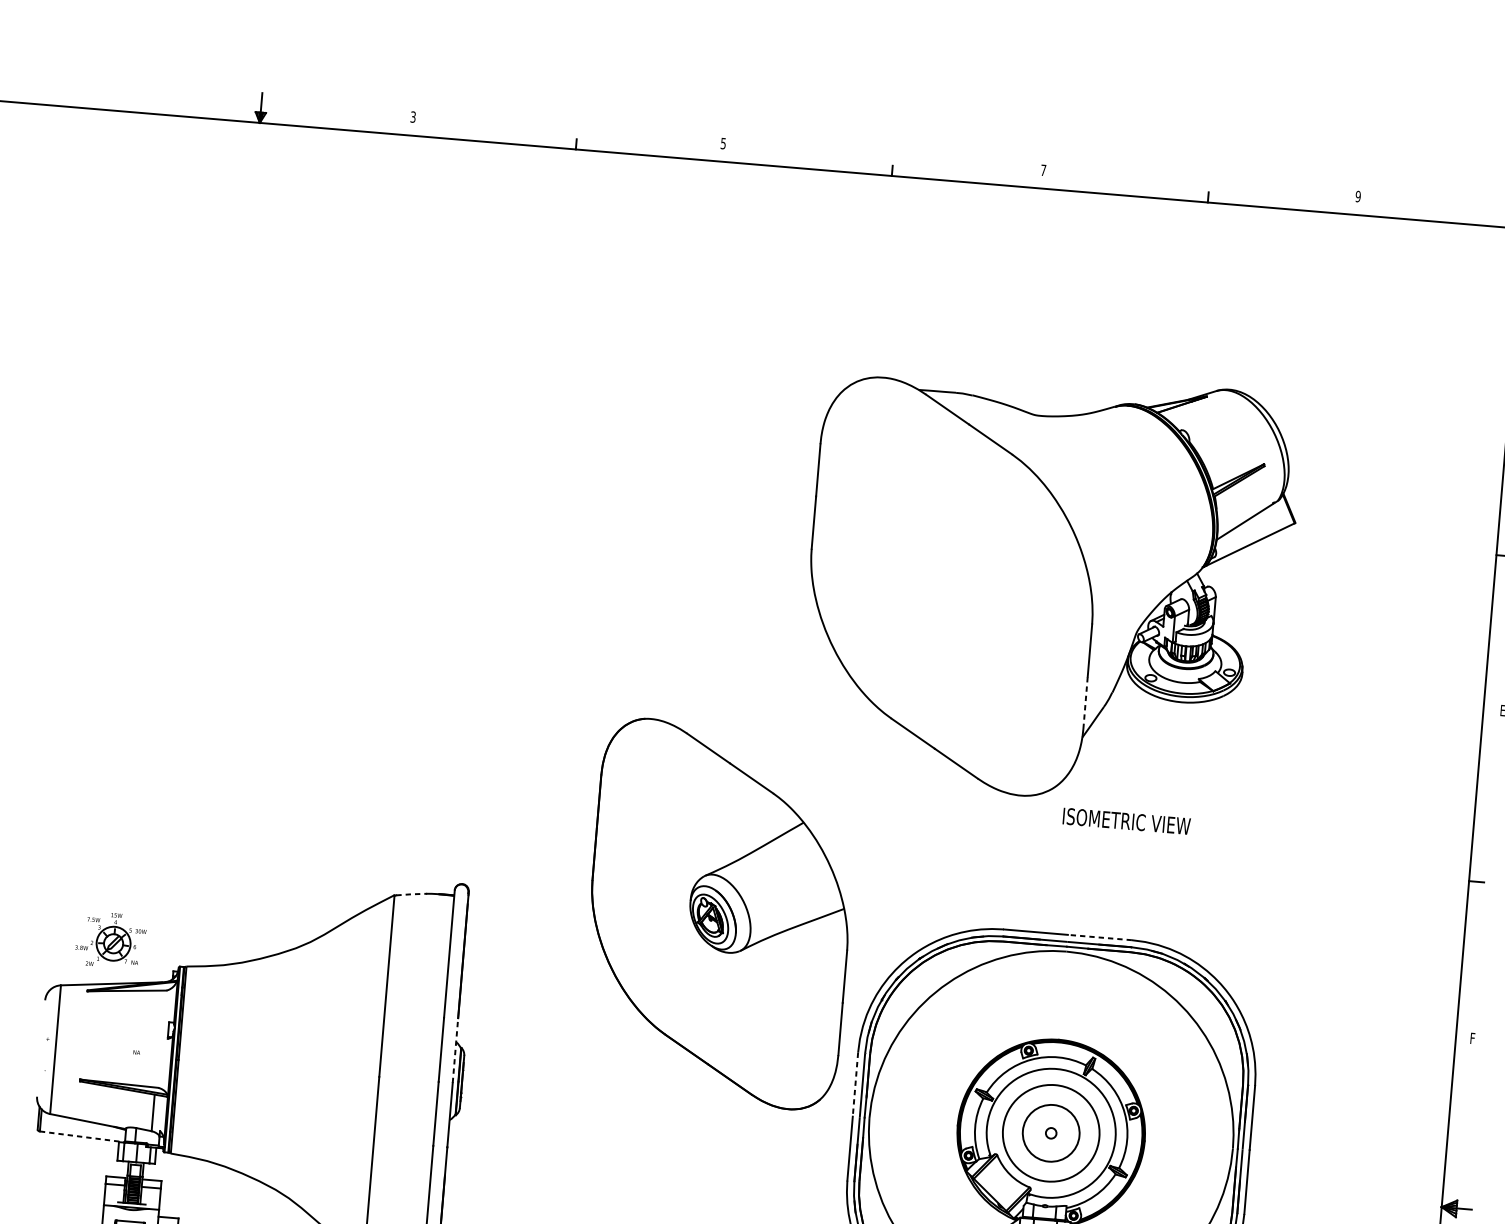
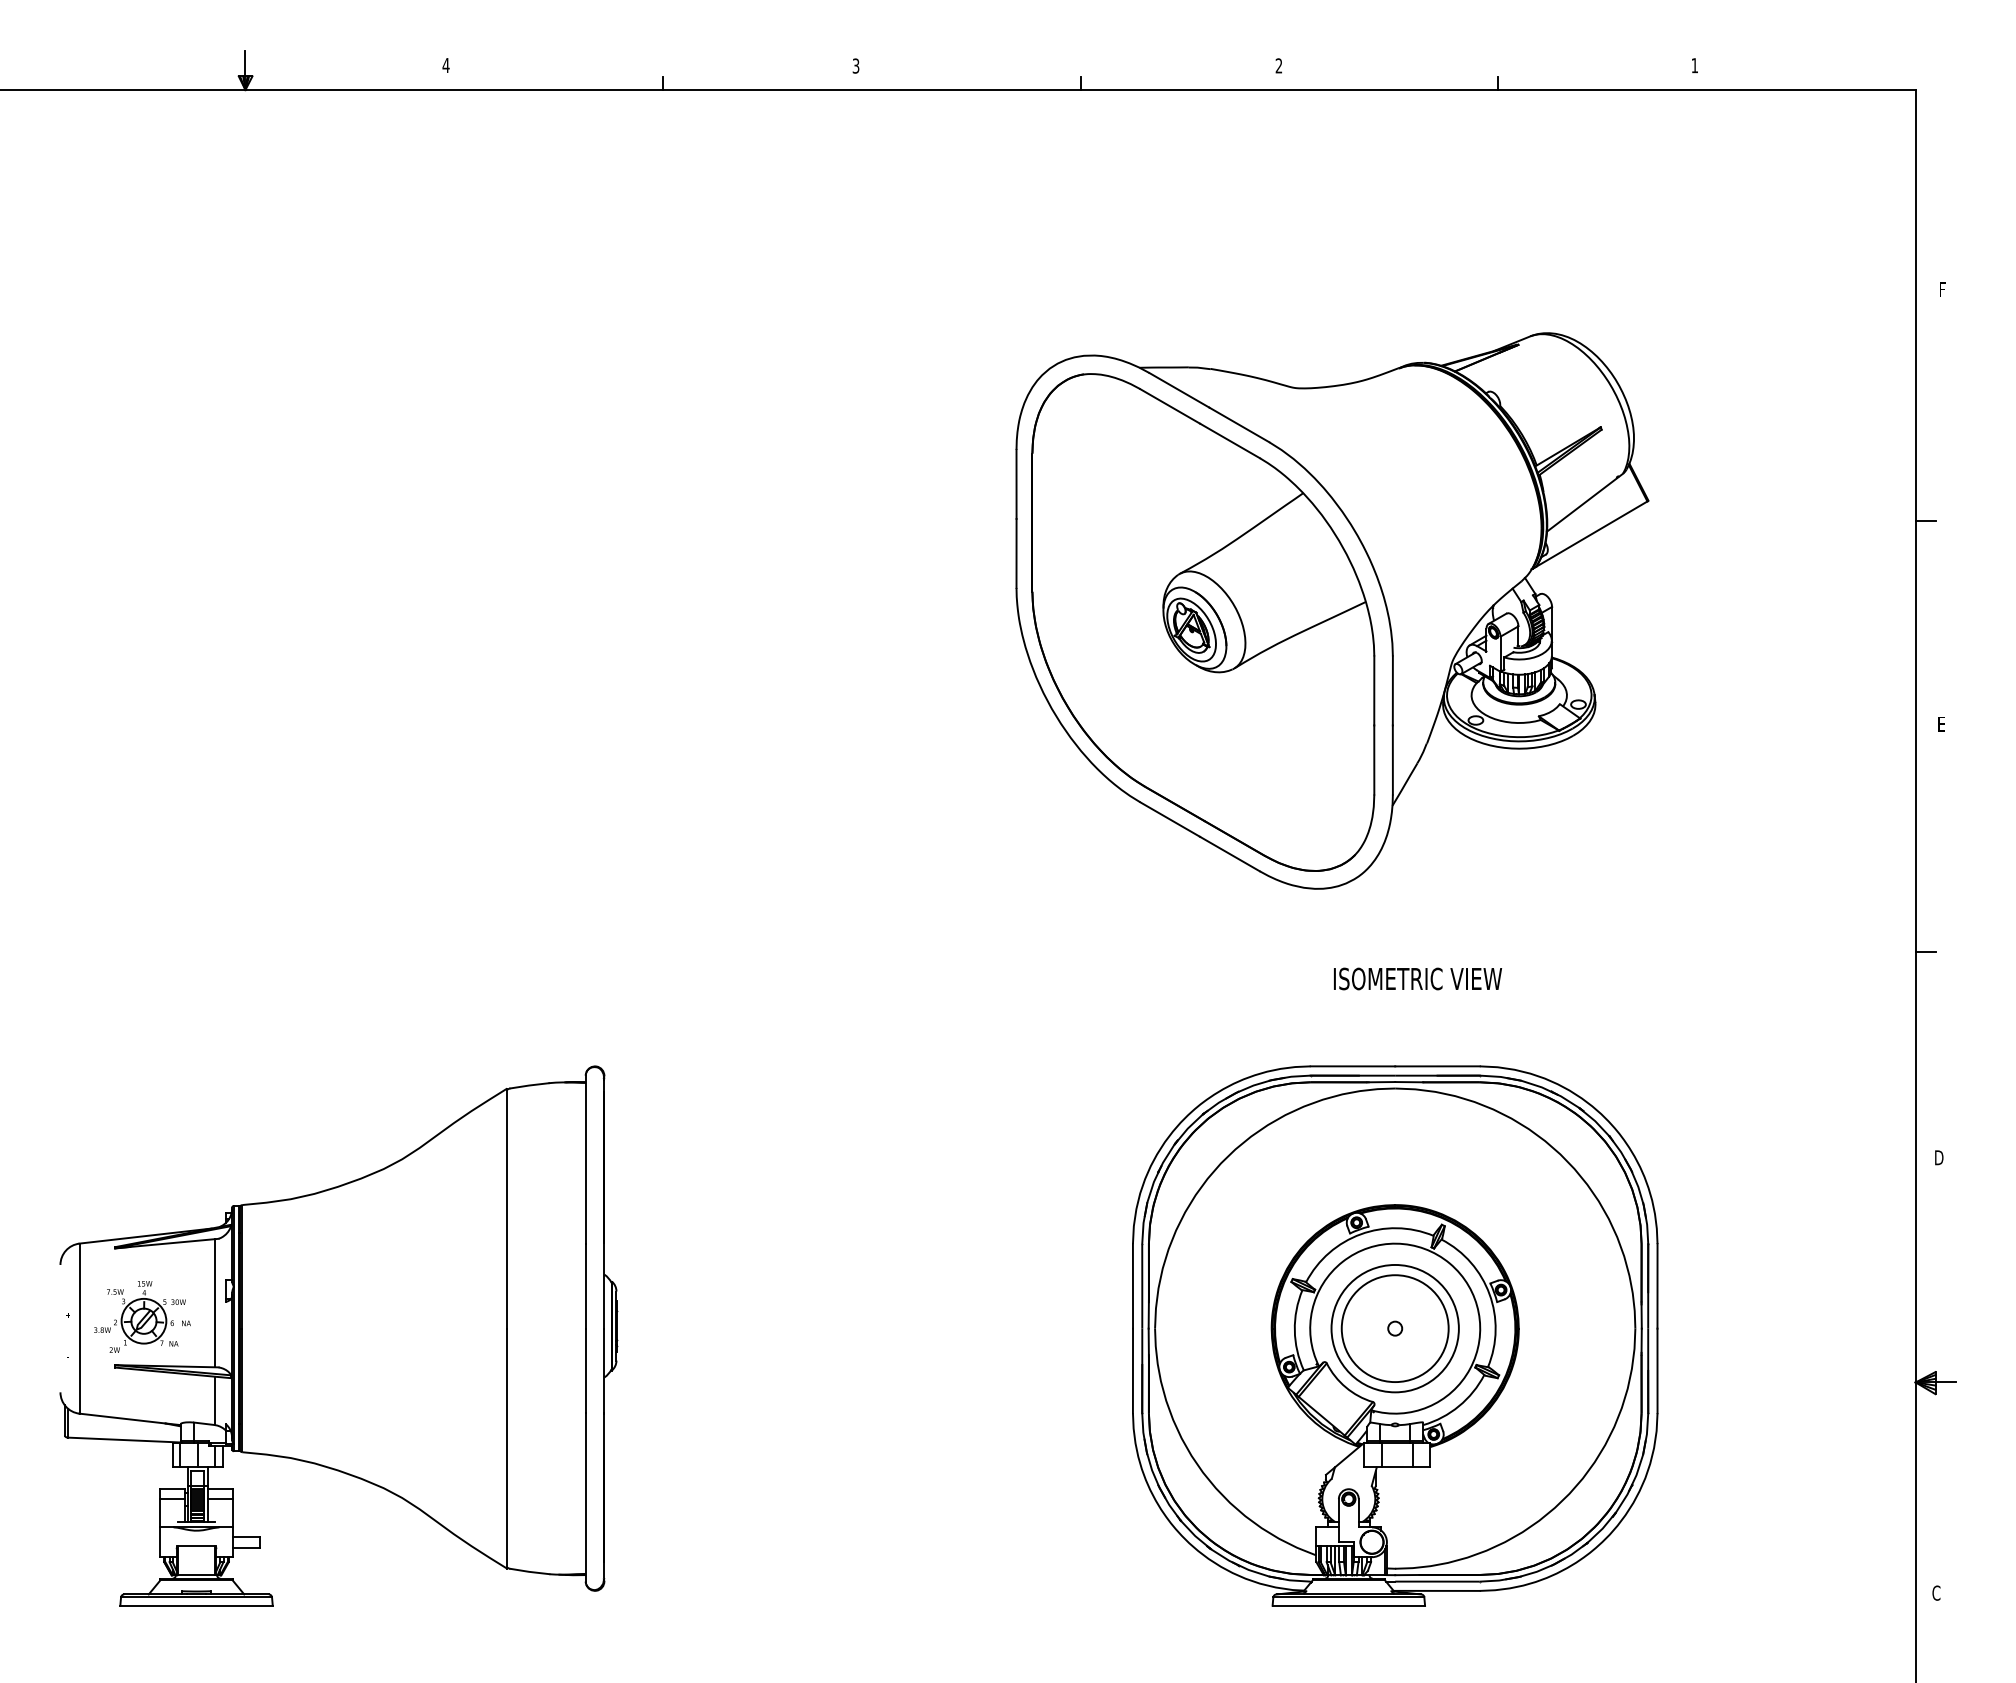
text: (412, 117) -> (445, 65), 3 -> 4
text: (723, 143) -> (856, 65), 5 -> 3
text: (1043, 170) -> (1278, 65), 7 -> 2
text: (1357, 196) -> (1694, 65), 9 -> 1
line: (1085, 702) -> (1392, 759), dashed -> solid
text: (1127, 821) -> (1418, 978), moved
line: (411, 894) -> (529, 1085), dashed -> solid
part: (720, 914) -> (1203, 622), moved
line: (1099, 937) -> (1437, 1066), dashed -> solid
part: (110, 939) -> (139, 1316), moved
text: (1473, 1038) -> (1939, 1157), F -> D
line: (159, 1039) -> (214, 1303), added
line: (455, 1050) -> (604, 1285), dashed -> solid
line: (855, 1084) -> (1132, 1286), dashed -> solid
circle: (1050, 1133) -> (1394, 1328), size x1.43
line: (82, 1137) -> (124, 1440), dashed -> solid

